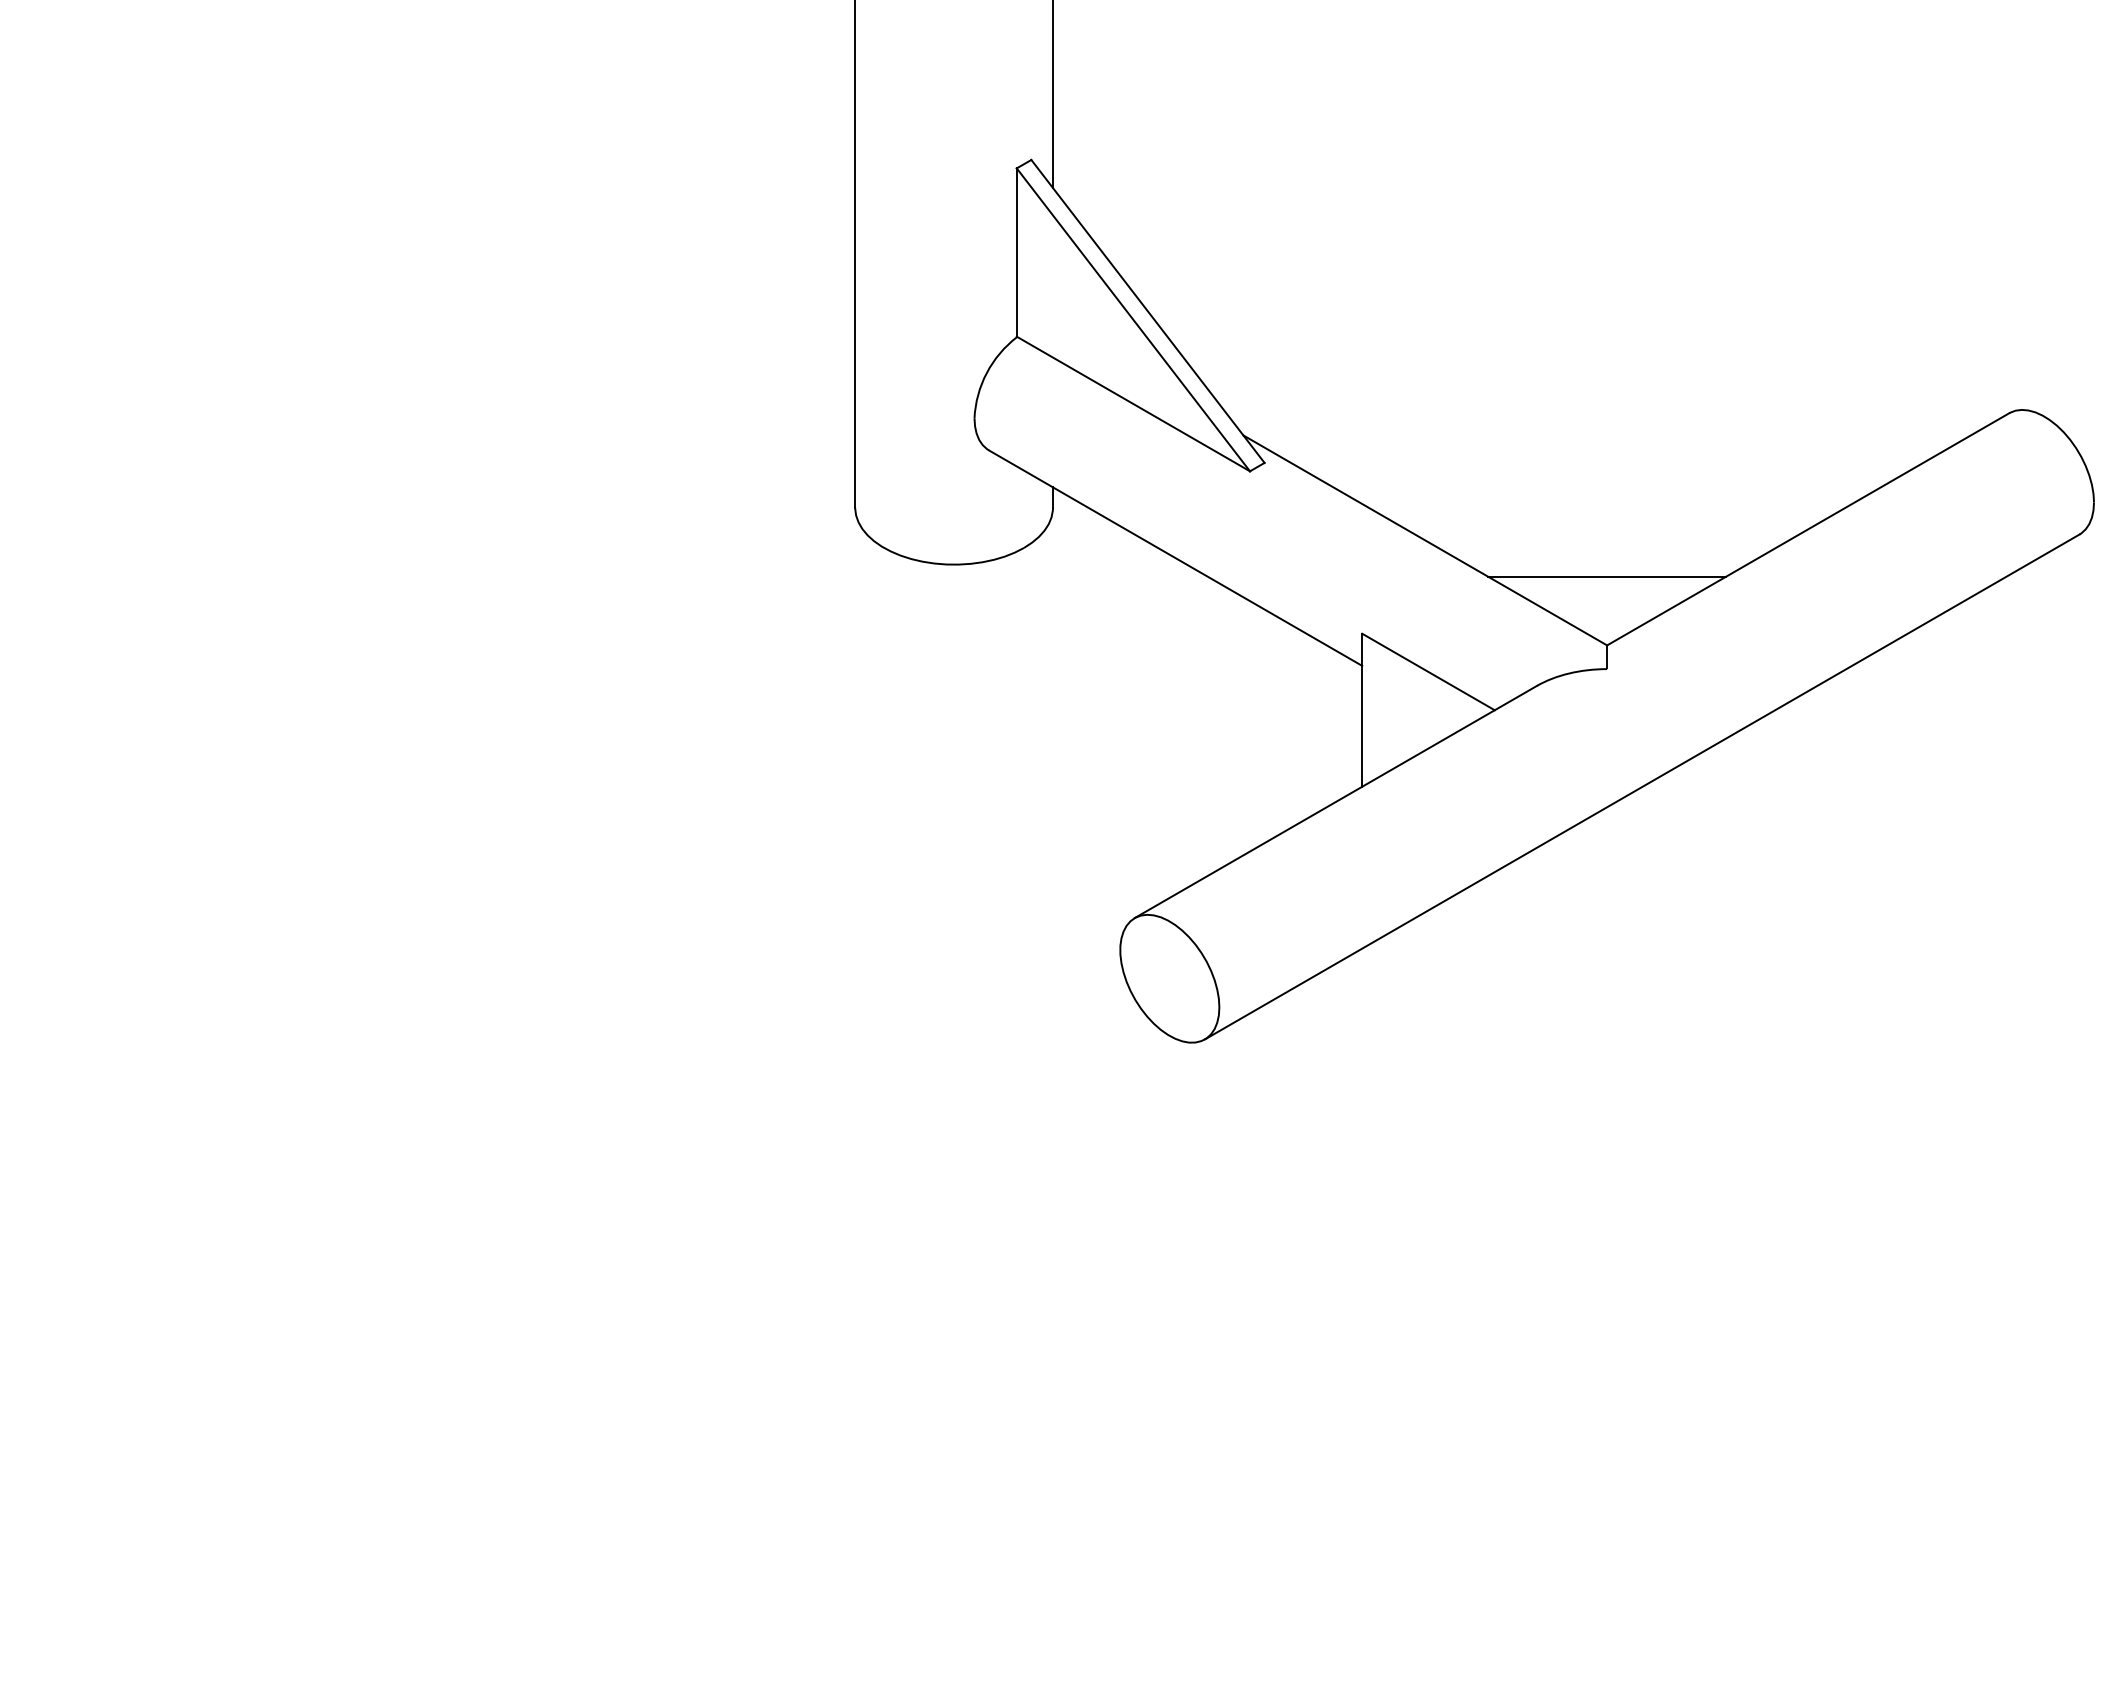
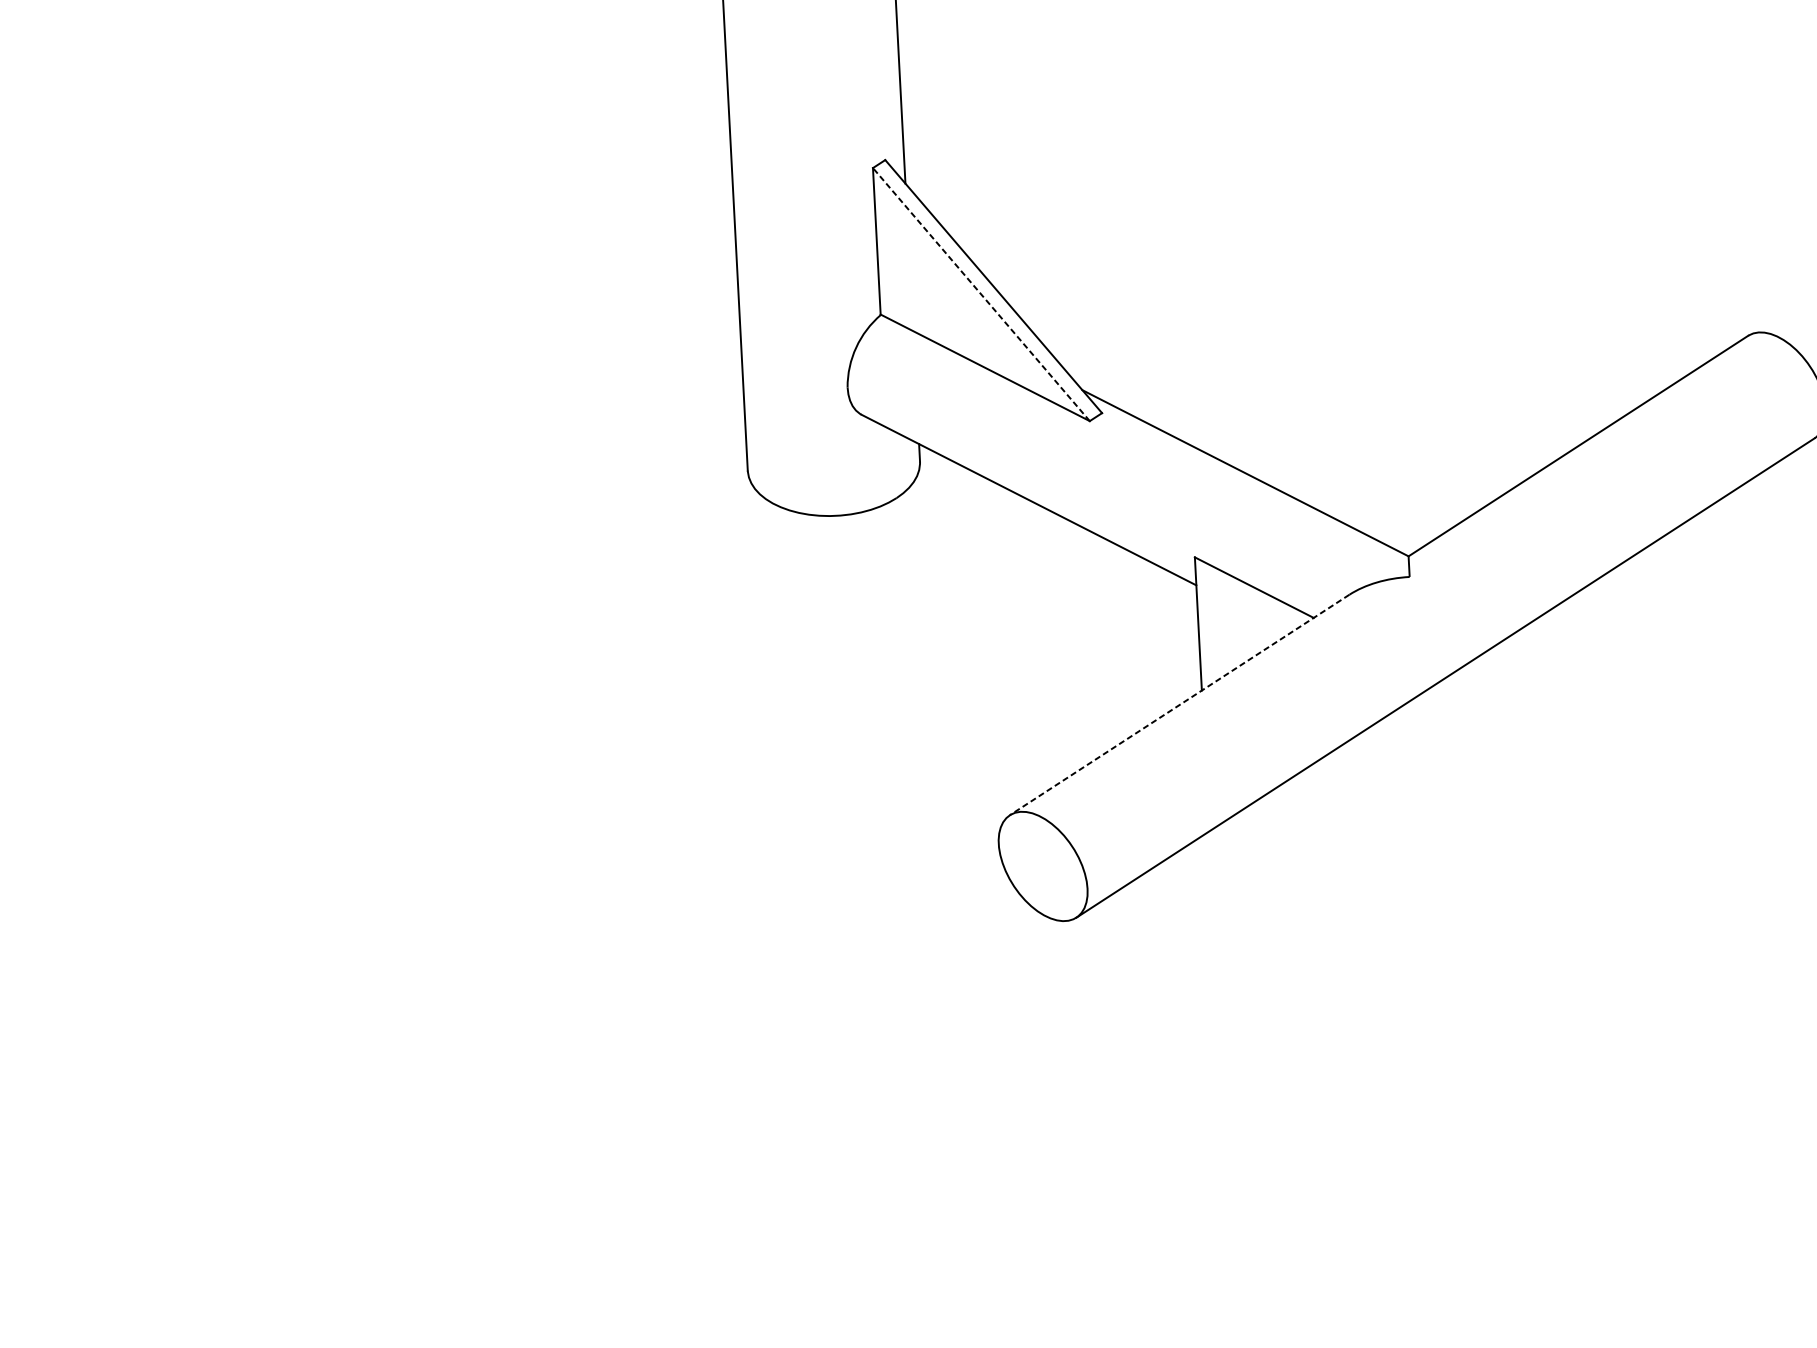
line: (1133, 319) -> (981, 294), solid -> dashed
line: (1606, 576) -> (1404, 496), removed
line: (1335, 802) -> (1179, 705), solid -> dashed

